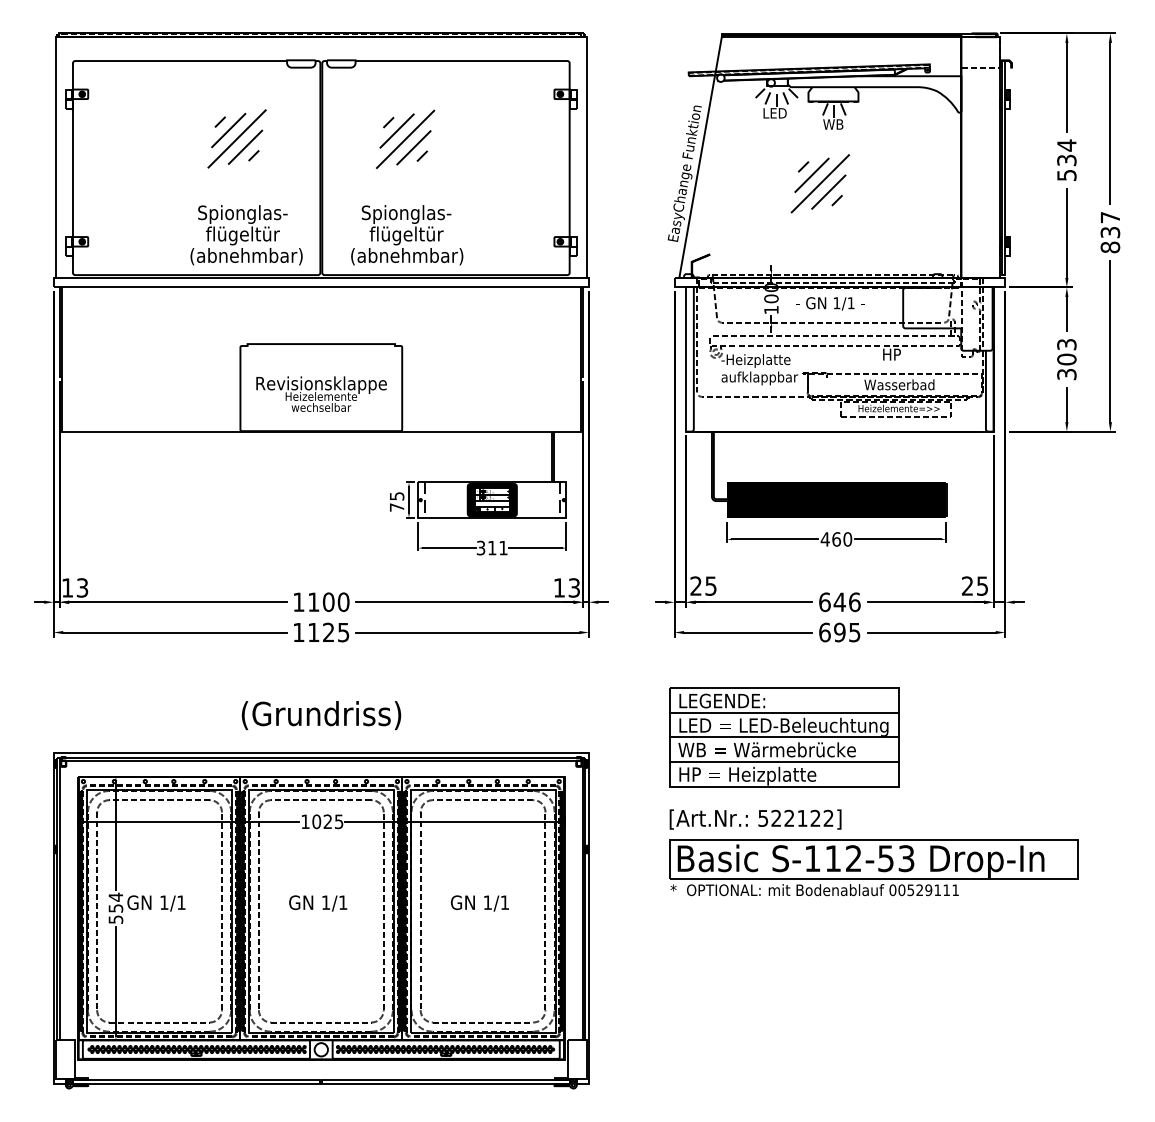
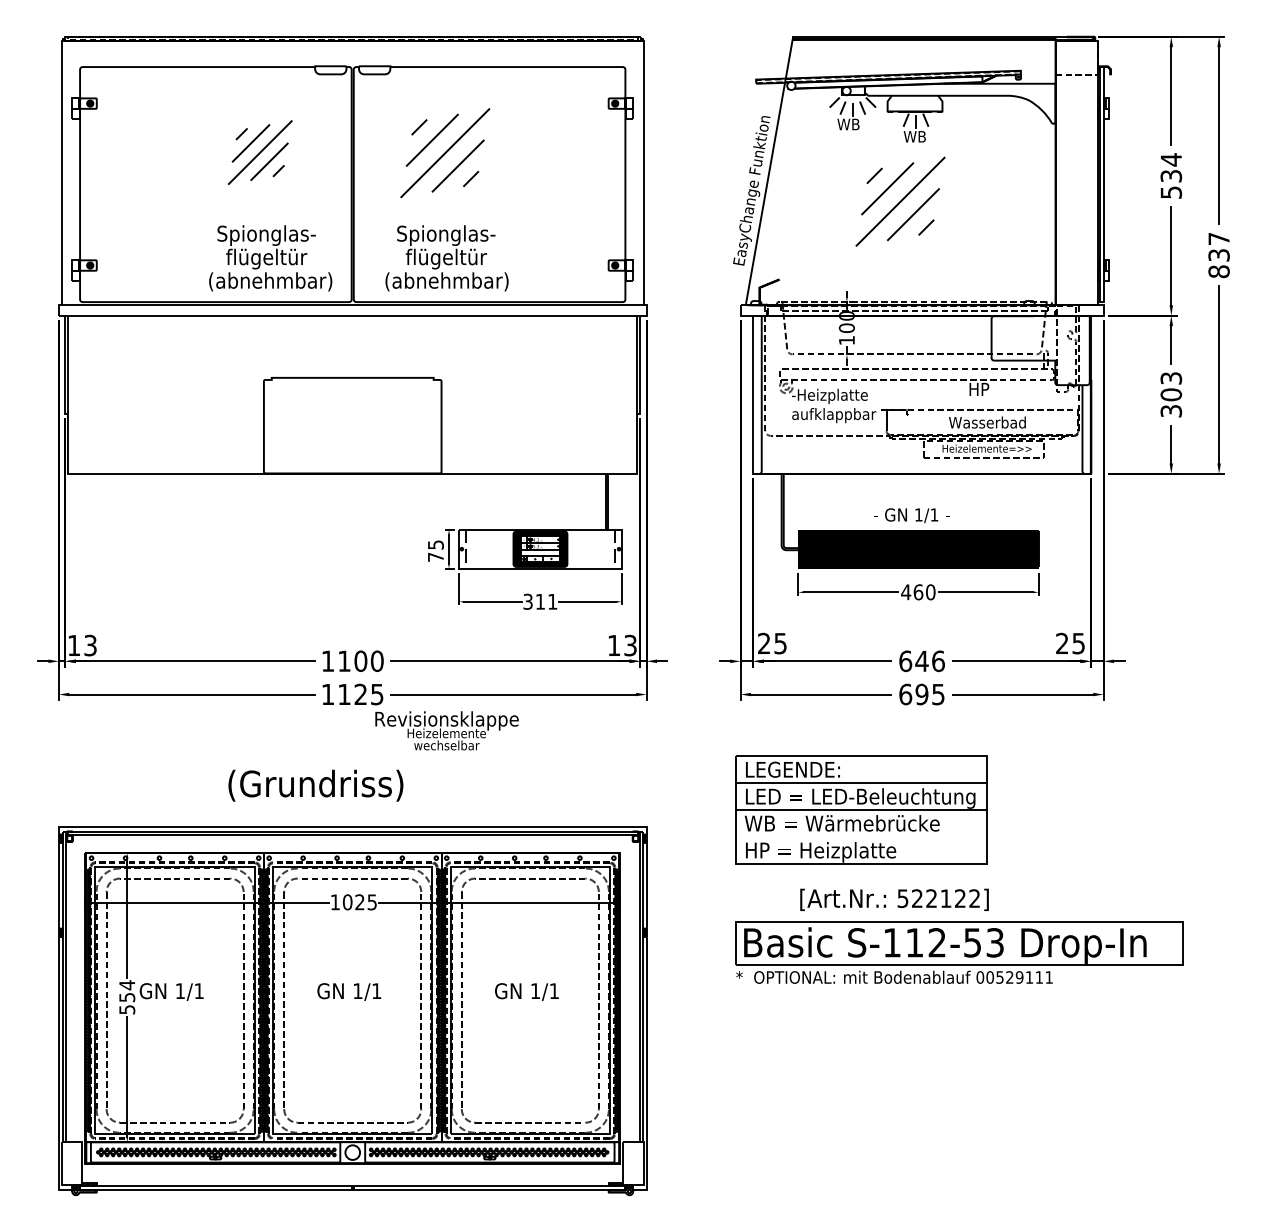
text: (774, 113) -> (850, 124), LED -> WB
part: (404, 138) -> (444, 152), size x1.4
part: (820, 183) -> (900, 201), size x1.4
text: (830, 303) -> (911, 515), moved
text: (321, 393) -> (446, 730), moved
text: (321, 715) -> (315, 785), moved
line: (784, 761) -> (861, 836), removed
text: (755, 819) -> (894, 899), moved

